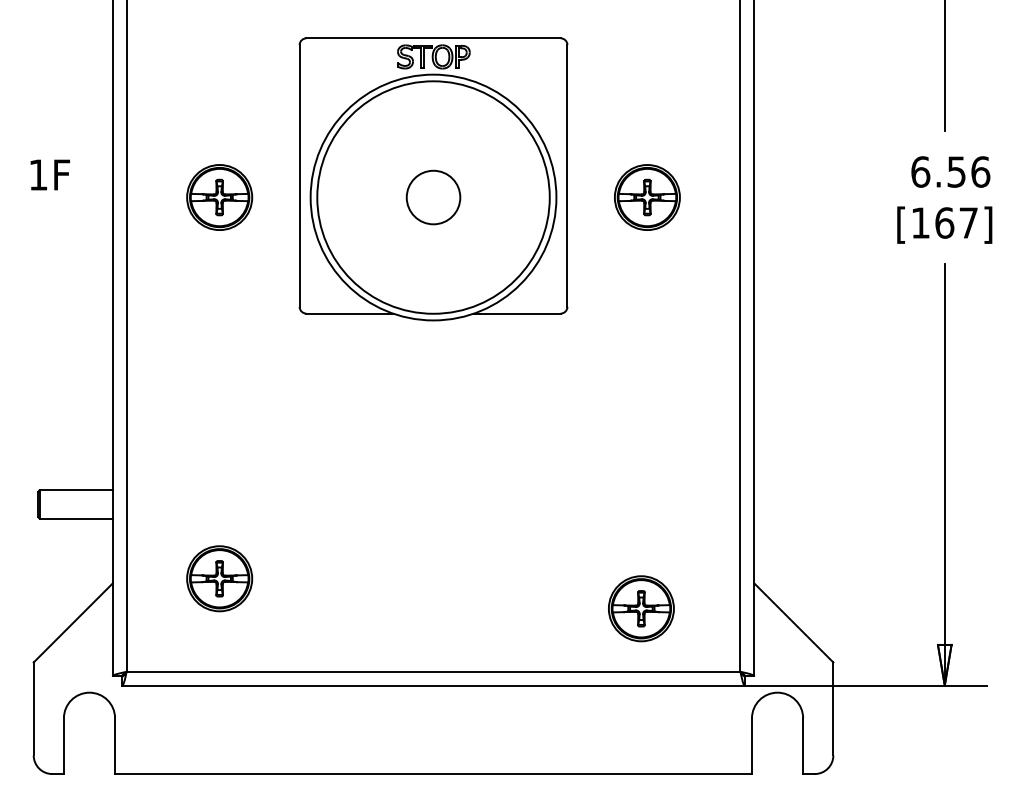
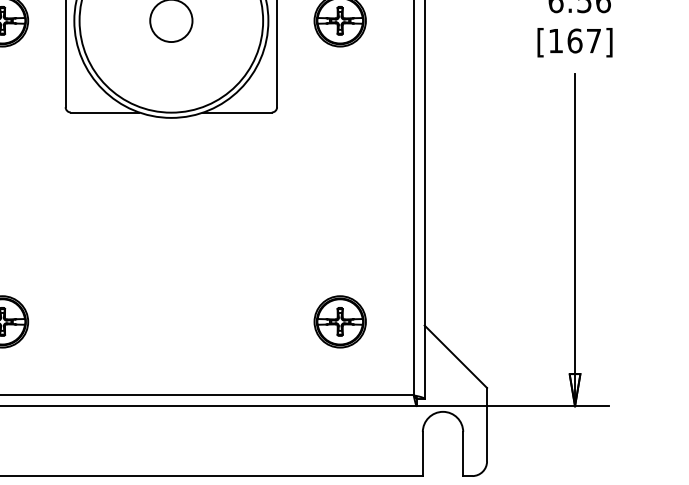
part: (641, 608) -> (340, 321), moved

